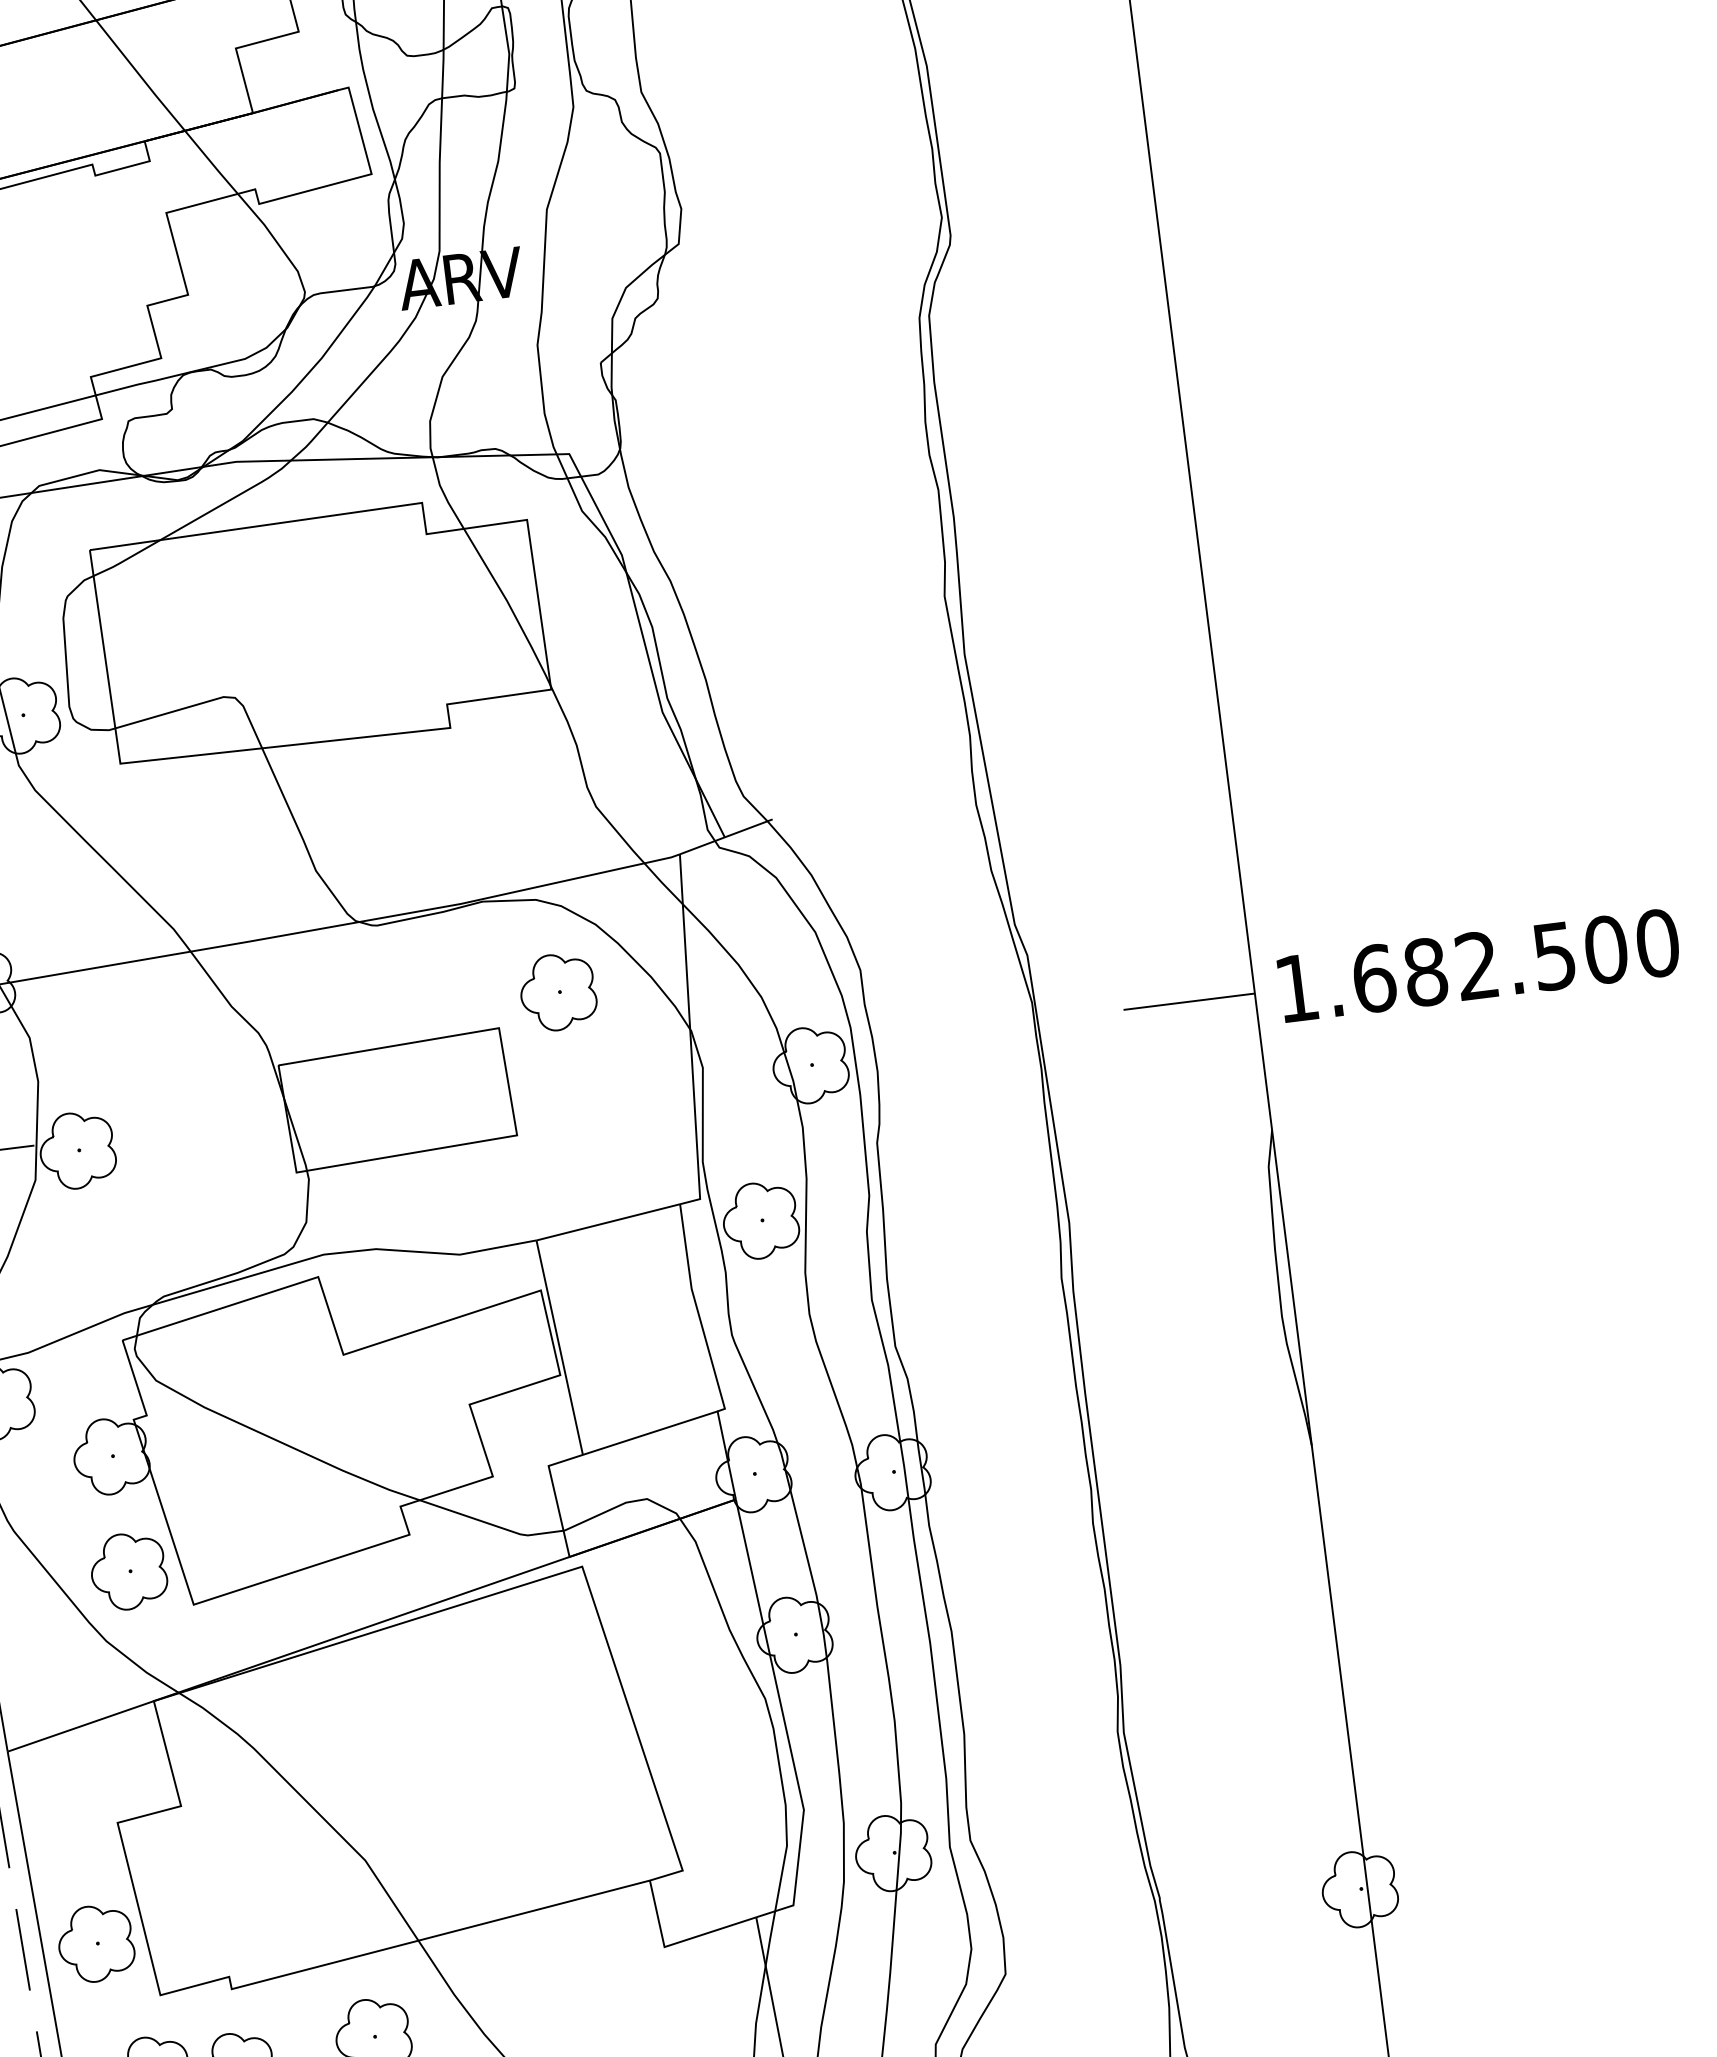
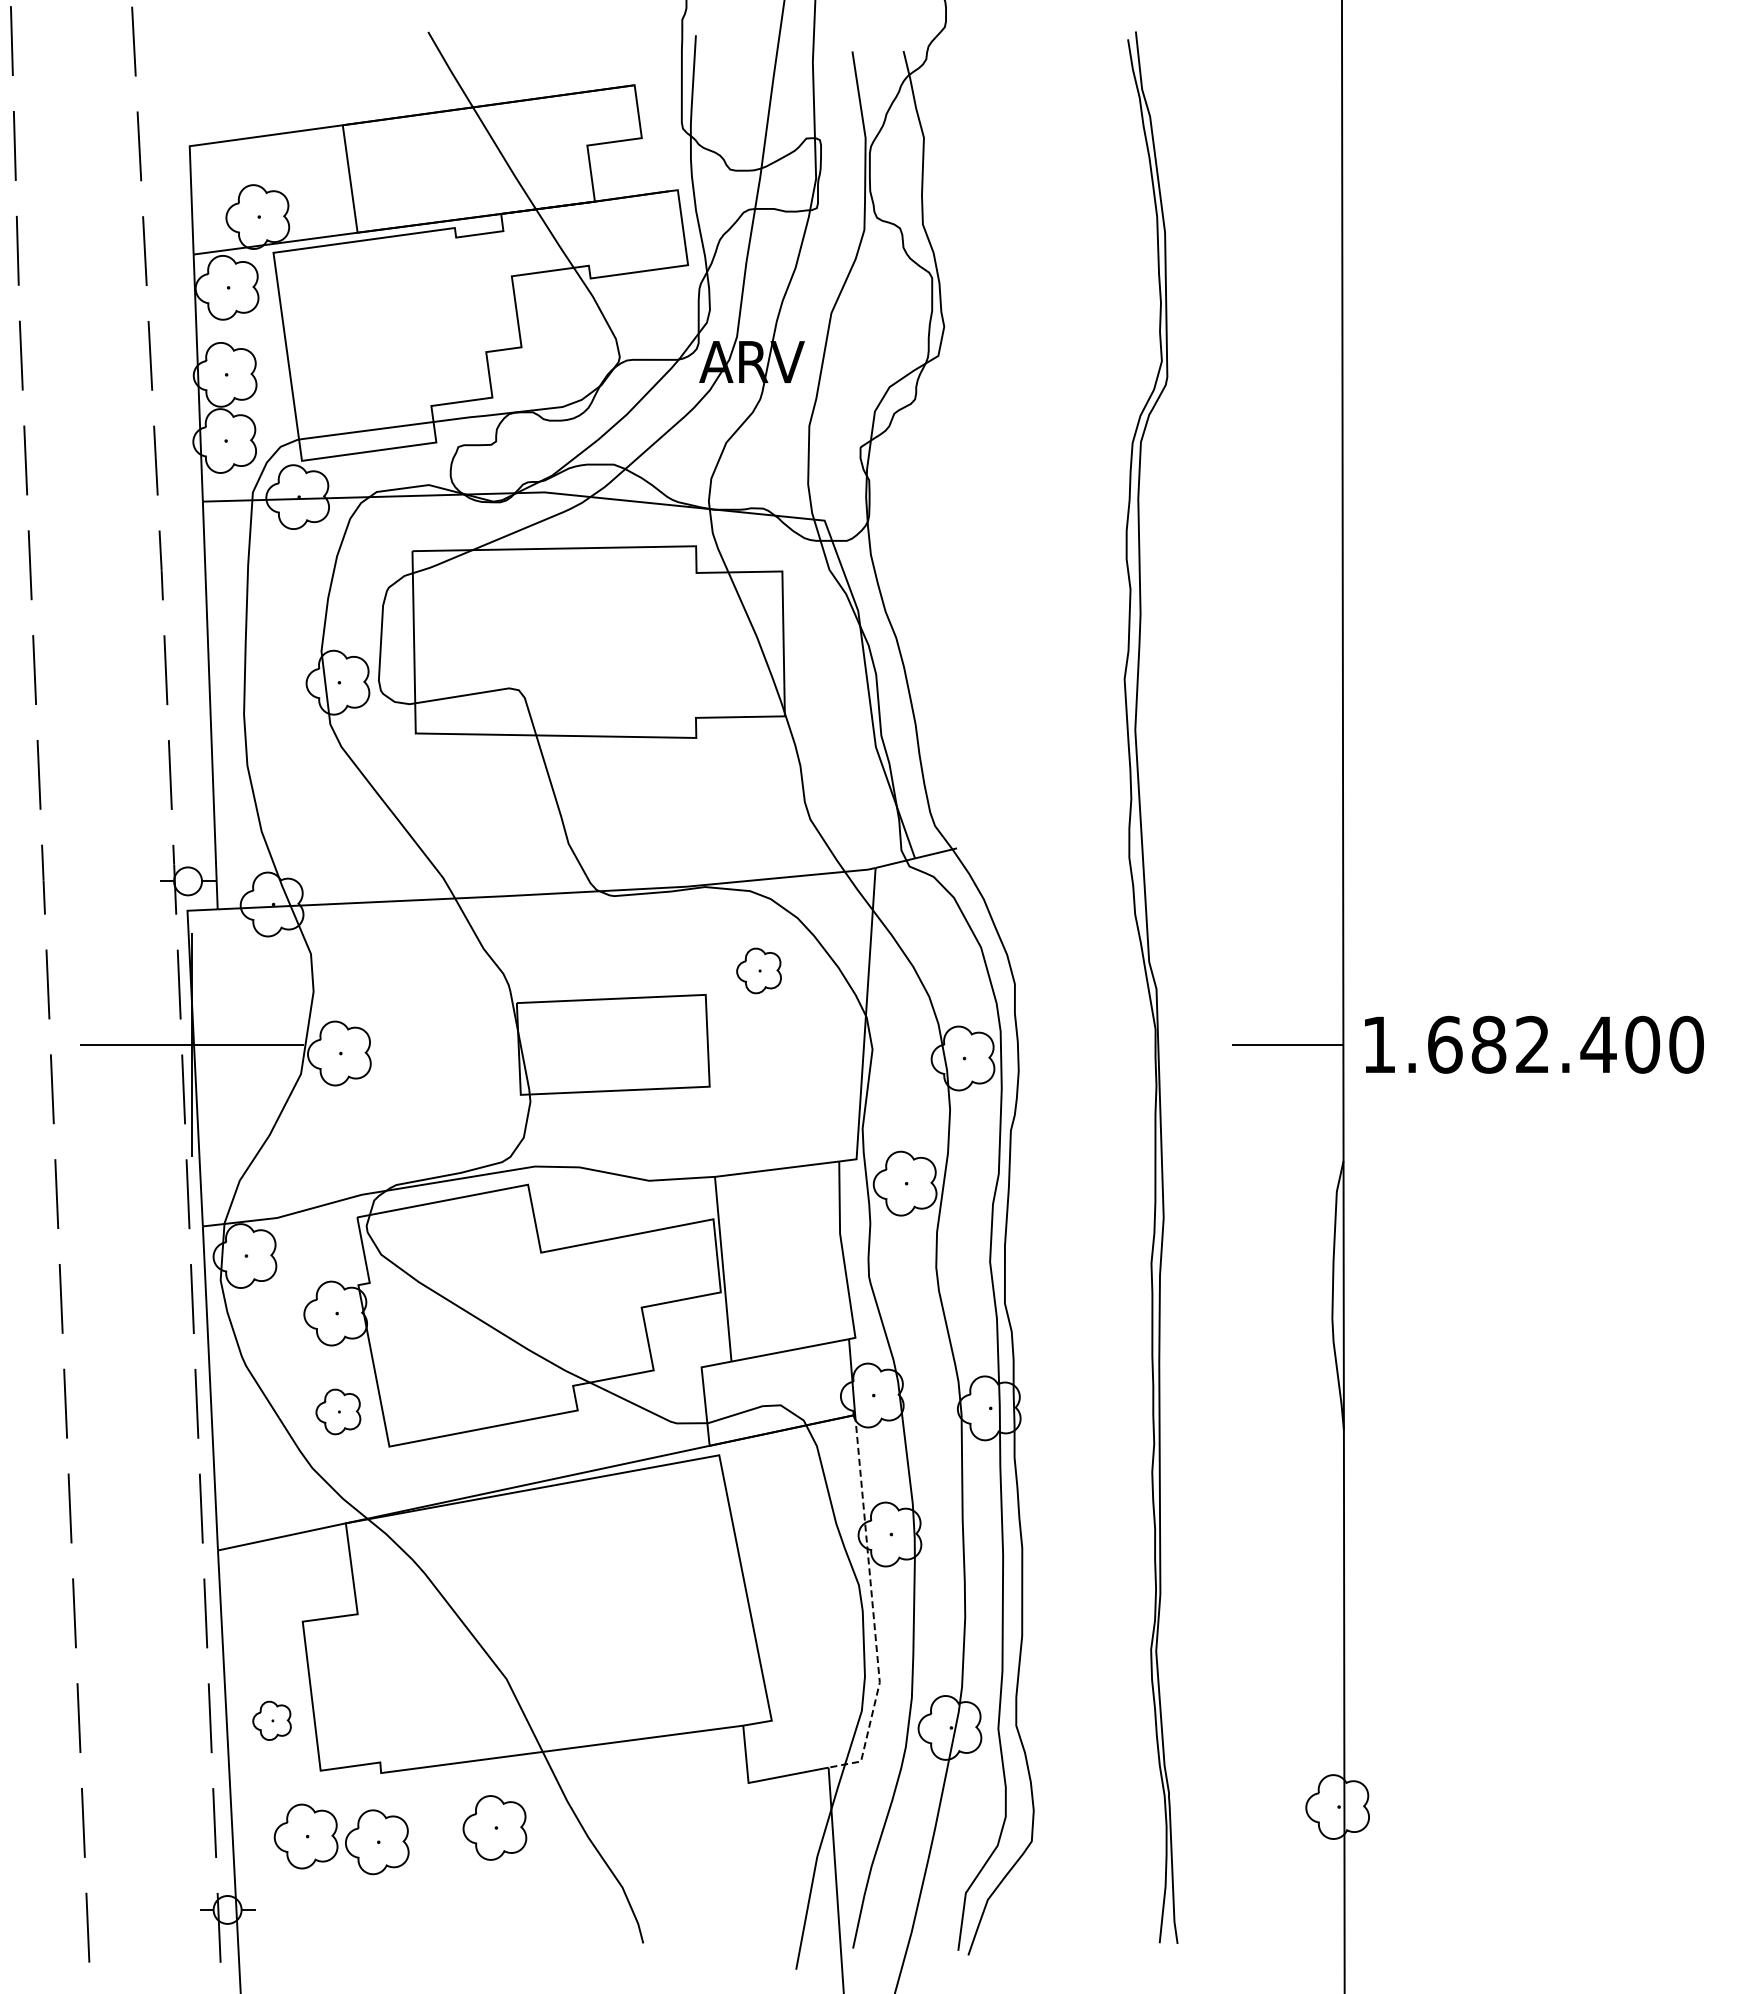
text: (1554, 955) -> (1598, 1044), 1.682.500 -> 1.682.400
part: (557, 991) -> (758, 970), size x0.7
part: (128, 1570) -> (338, 1411), size x0.7
line: (784, 1722) -> (872, 1607), solid -> dashed
part: (95, 1943) -> (271, 1720), size x0.6

